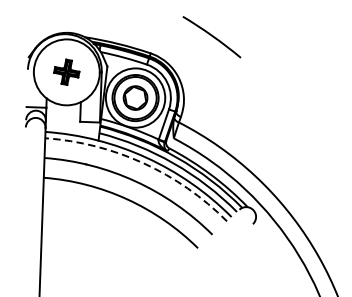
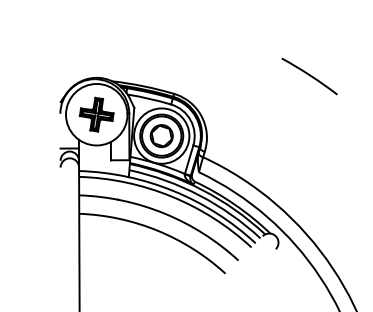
arc: (211, 37) -> (309, 76), moved
part: (66, 72) -> (96, 114), size x1.43
arc: (143, 163) -> (171, 196), dashed -> solid

